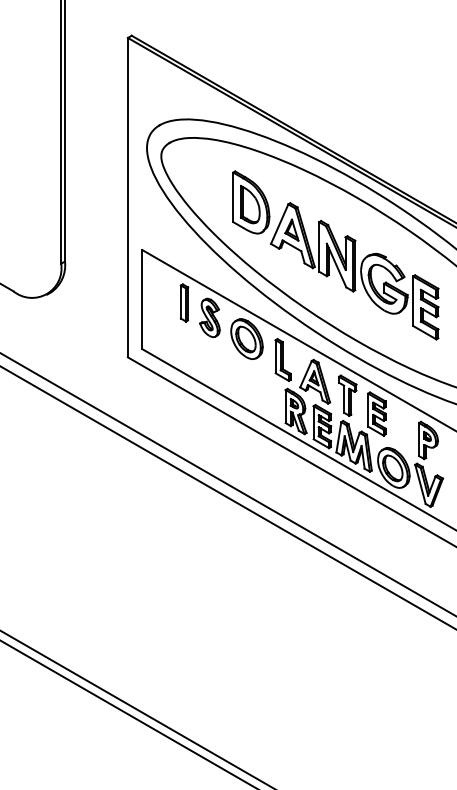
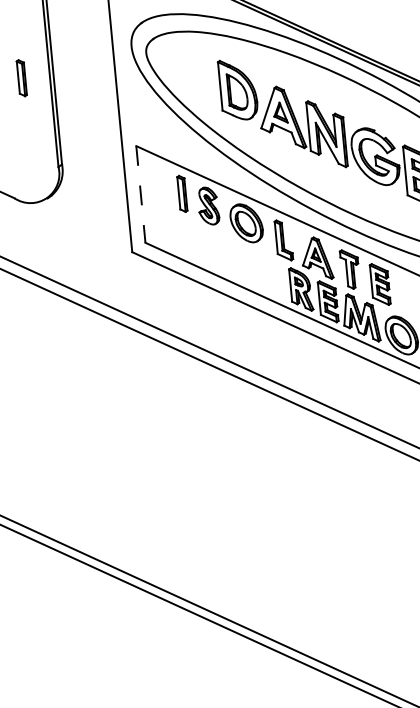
part: (32, 169) -> (21, 77), added
line: (142, 299) -> (141, 194), solid -> dashed

